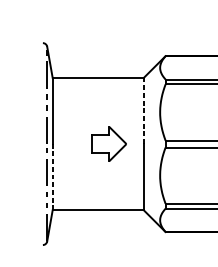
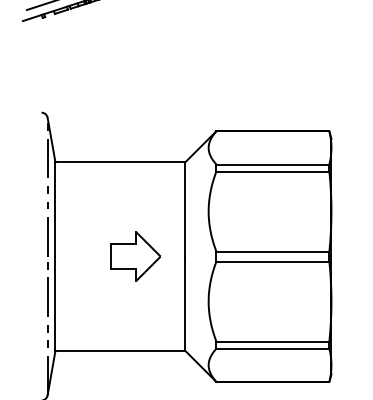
line: (143, 110) -> (185, 208), dashed -> solid
line: (52, 177) -> (55, 303), dashed -> solid

